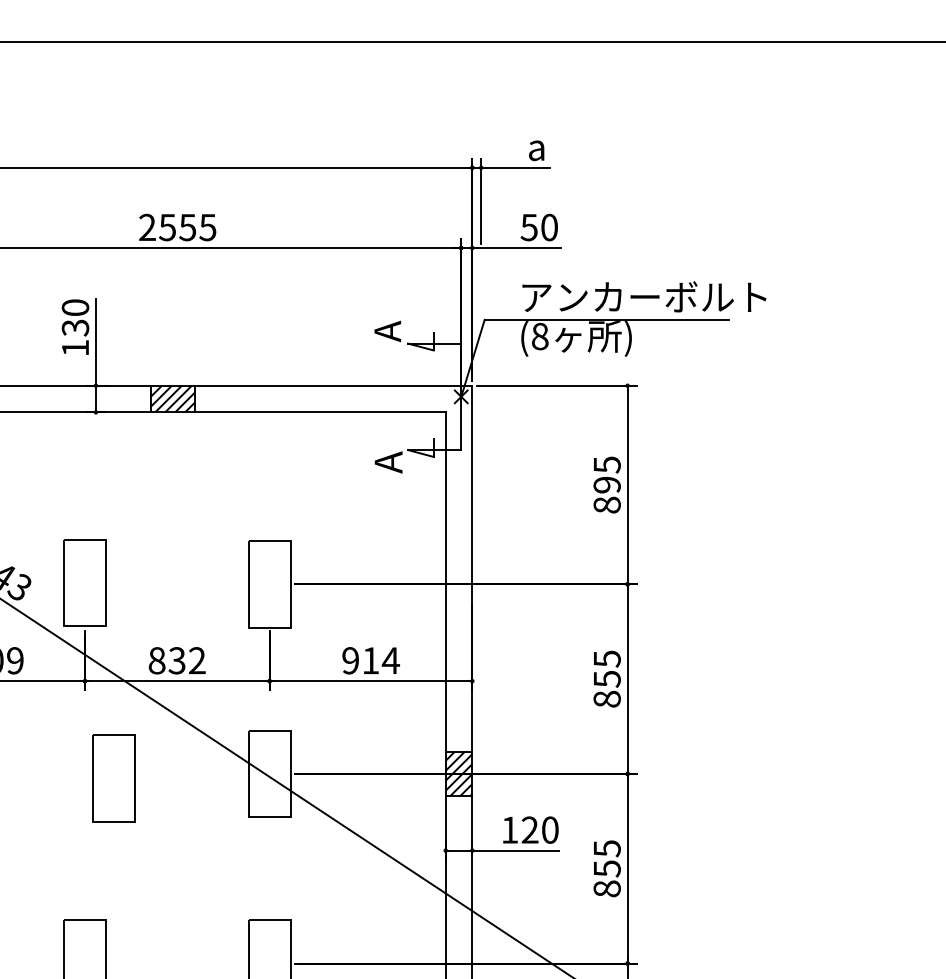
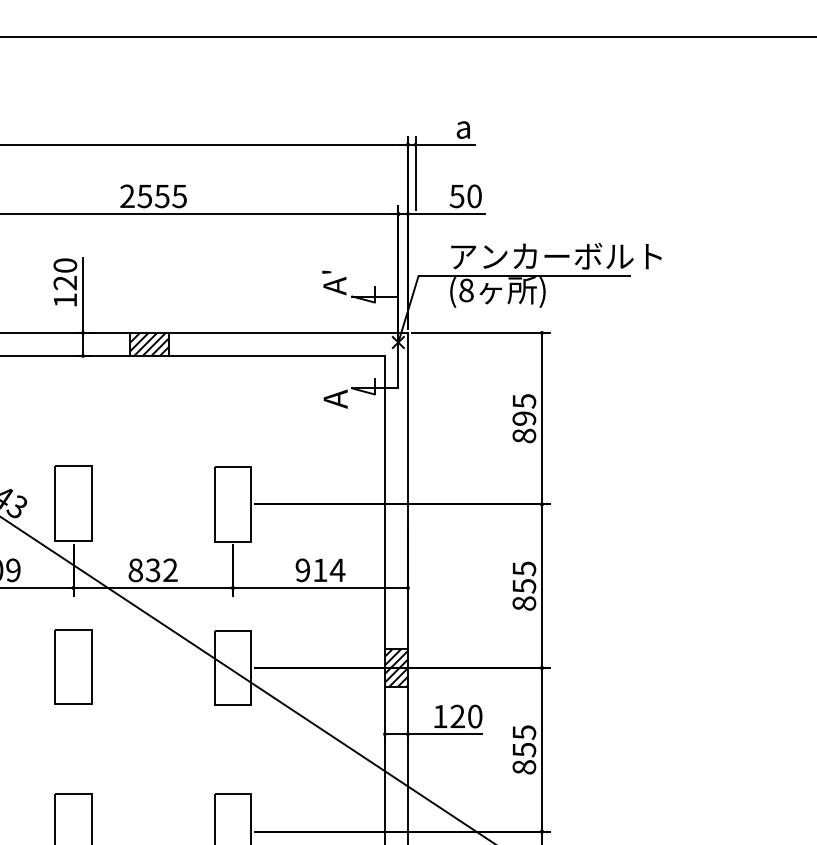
text: (378, 314) -> (326, 271), A -> A'
text: (75, 327) -> (65, 282), 130 -> 120
part: (113, 777) -> (73, 666), moved

